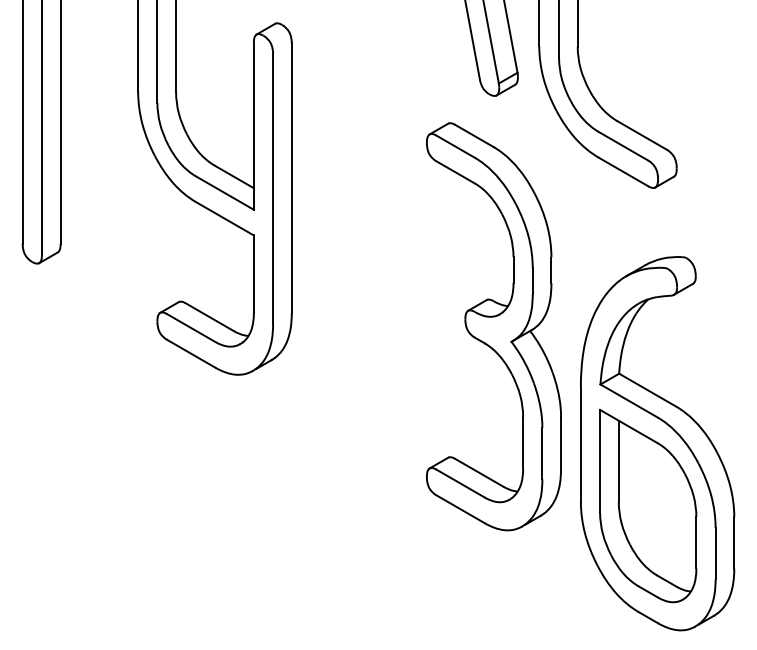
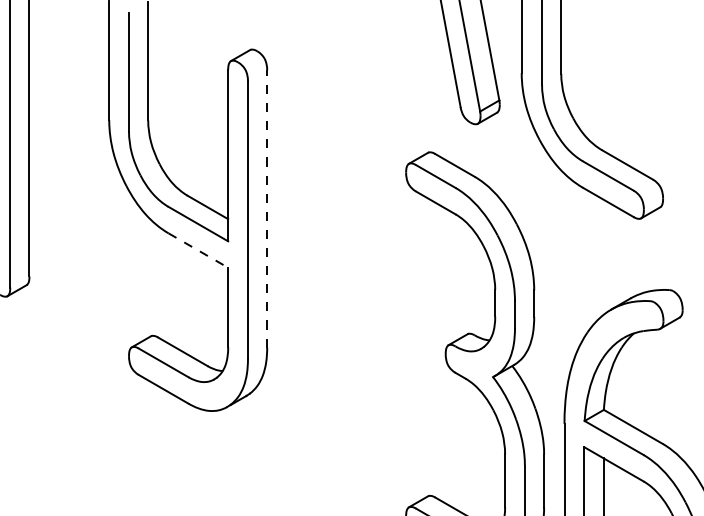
line: (291, 178) -> (266, 209), solid -> dashed
line: (225, 219) -> (199, 251), solid -> dashed

